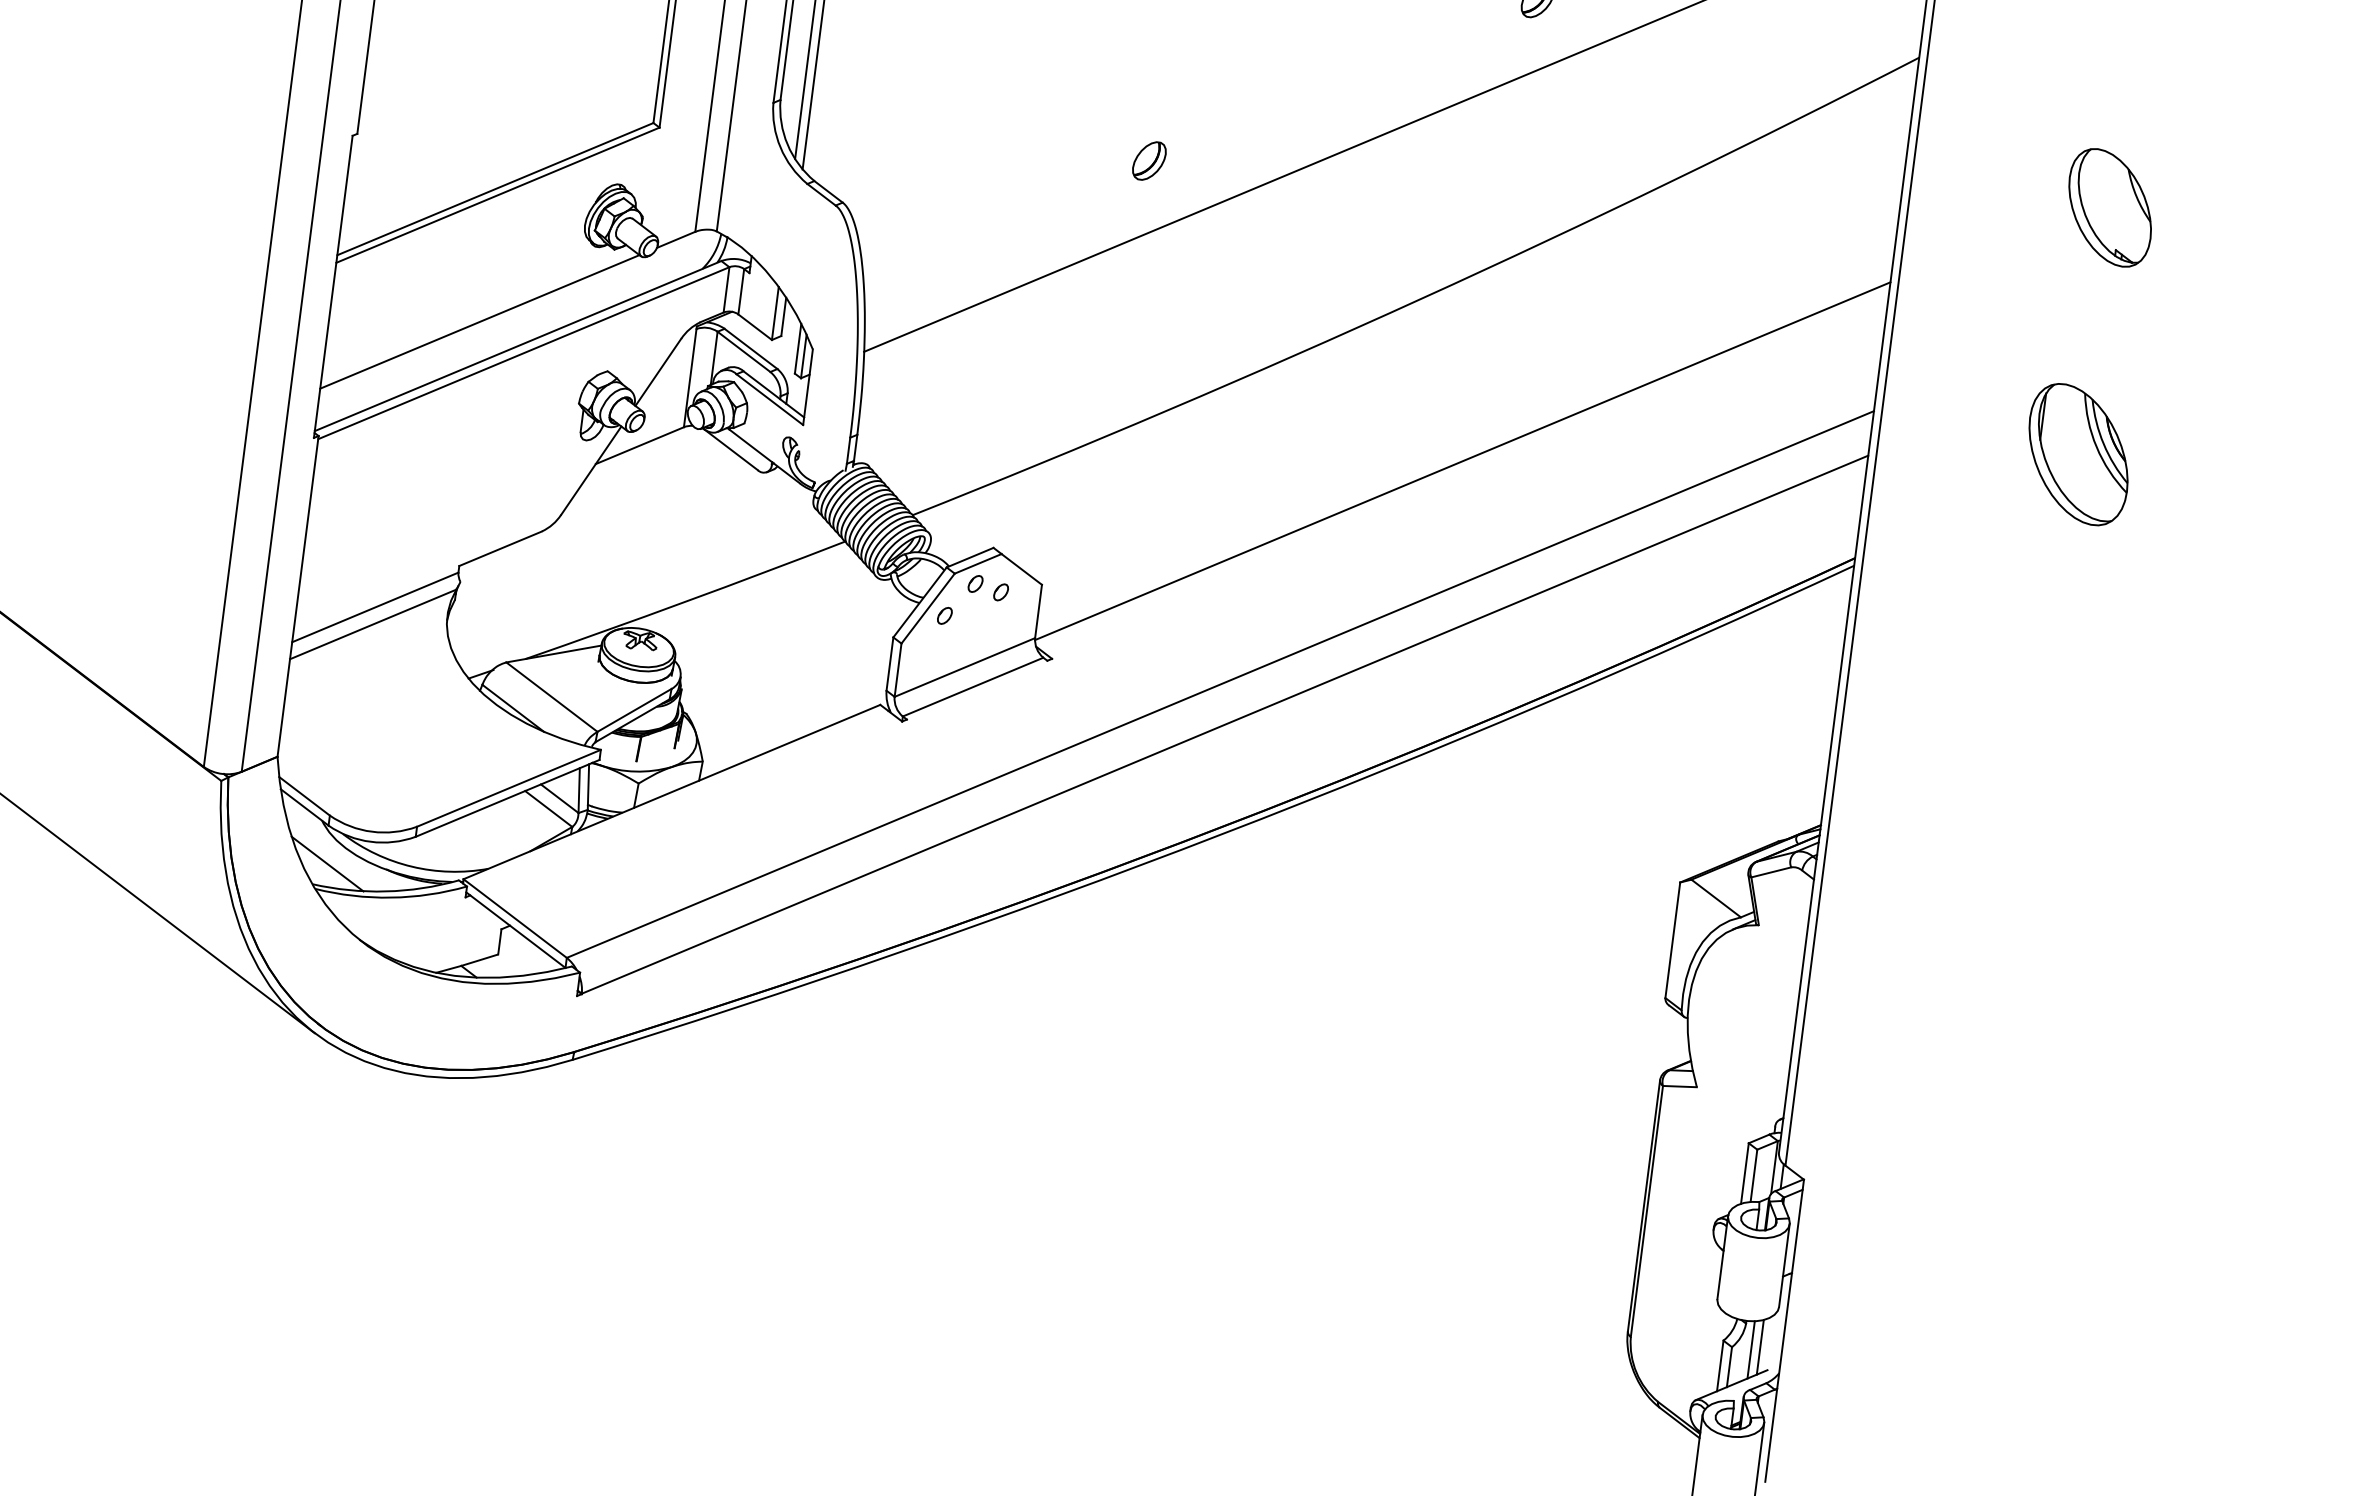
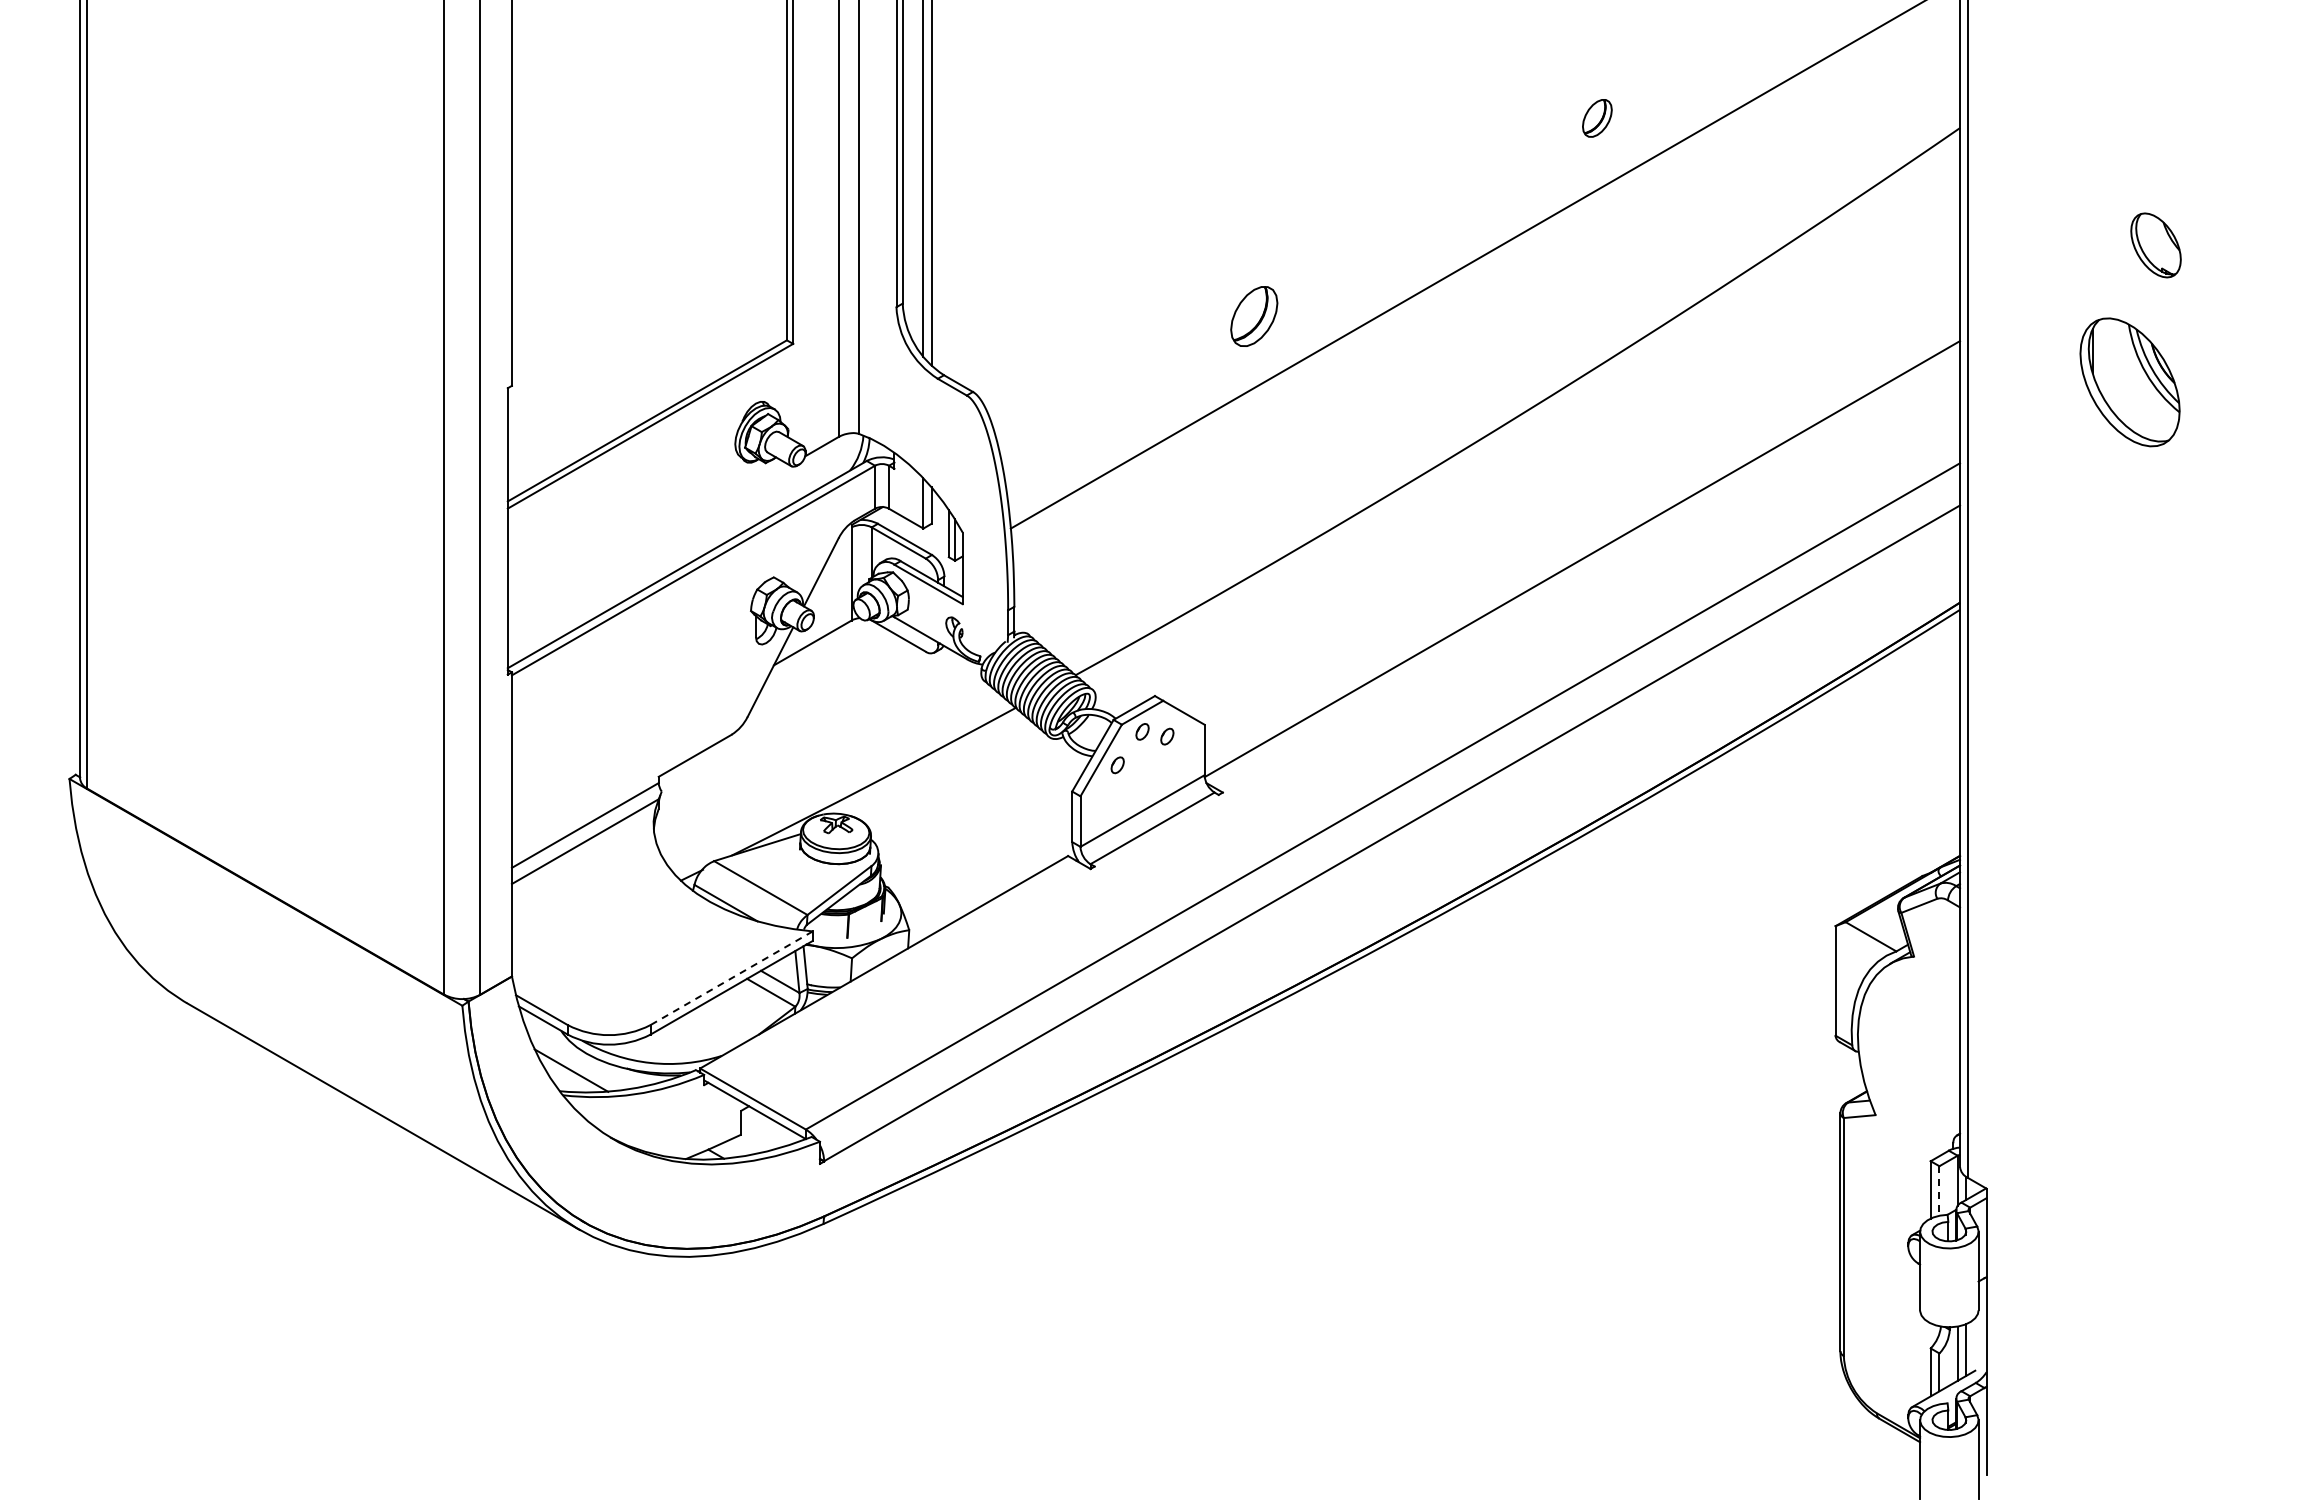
part: (1148, 160) -> (1253, 316), size x1.6
part: (2109, 207) -> (2155, 245), size x0.6
line: (479, 321) -> (648, 546), removed
part: (2077, 454) -> (2129, 382), moved
line: (508, 788) -> (731, 978), solid -> dashed
line: (1754, 1175) -> (1939, 1190), solid -> dashed

